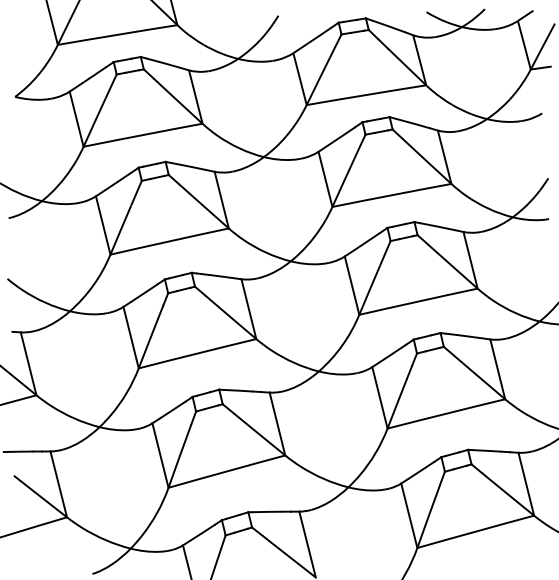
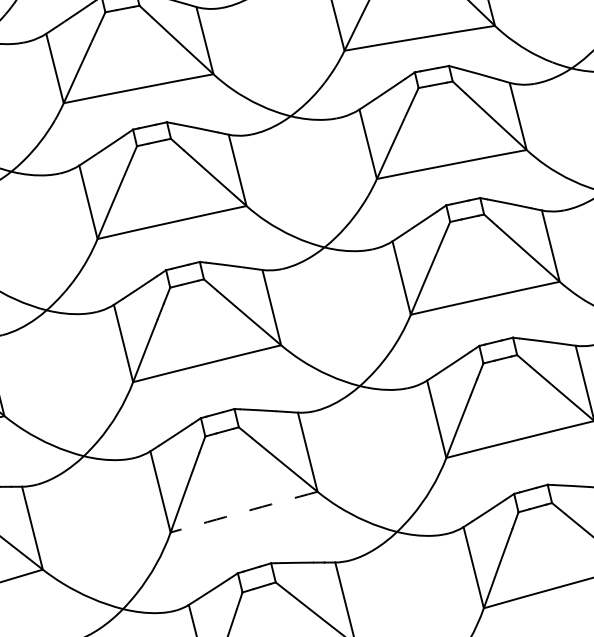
arc: (226, 471) -> (243, 511), solid -> dashed

